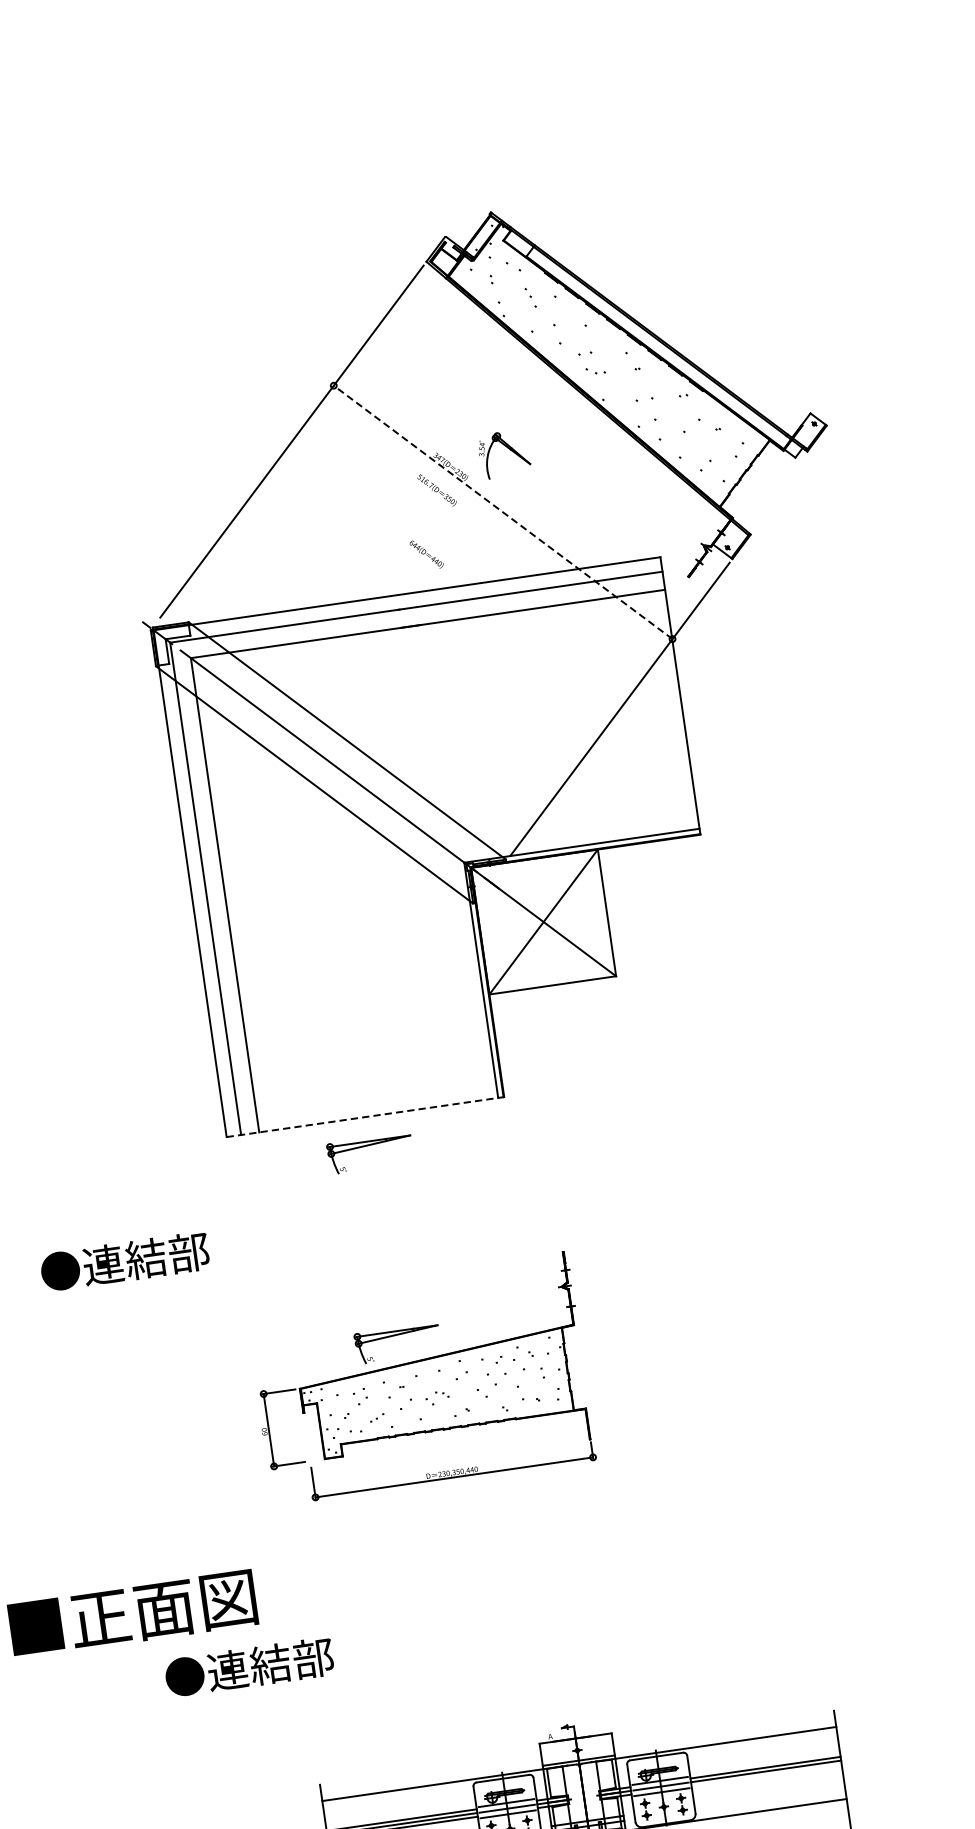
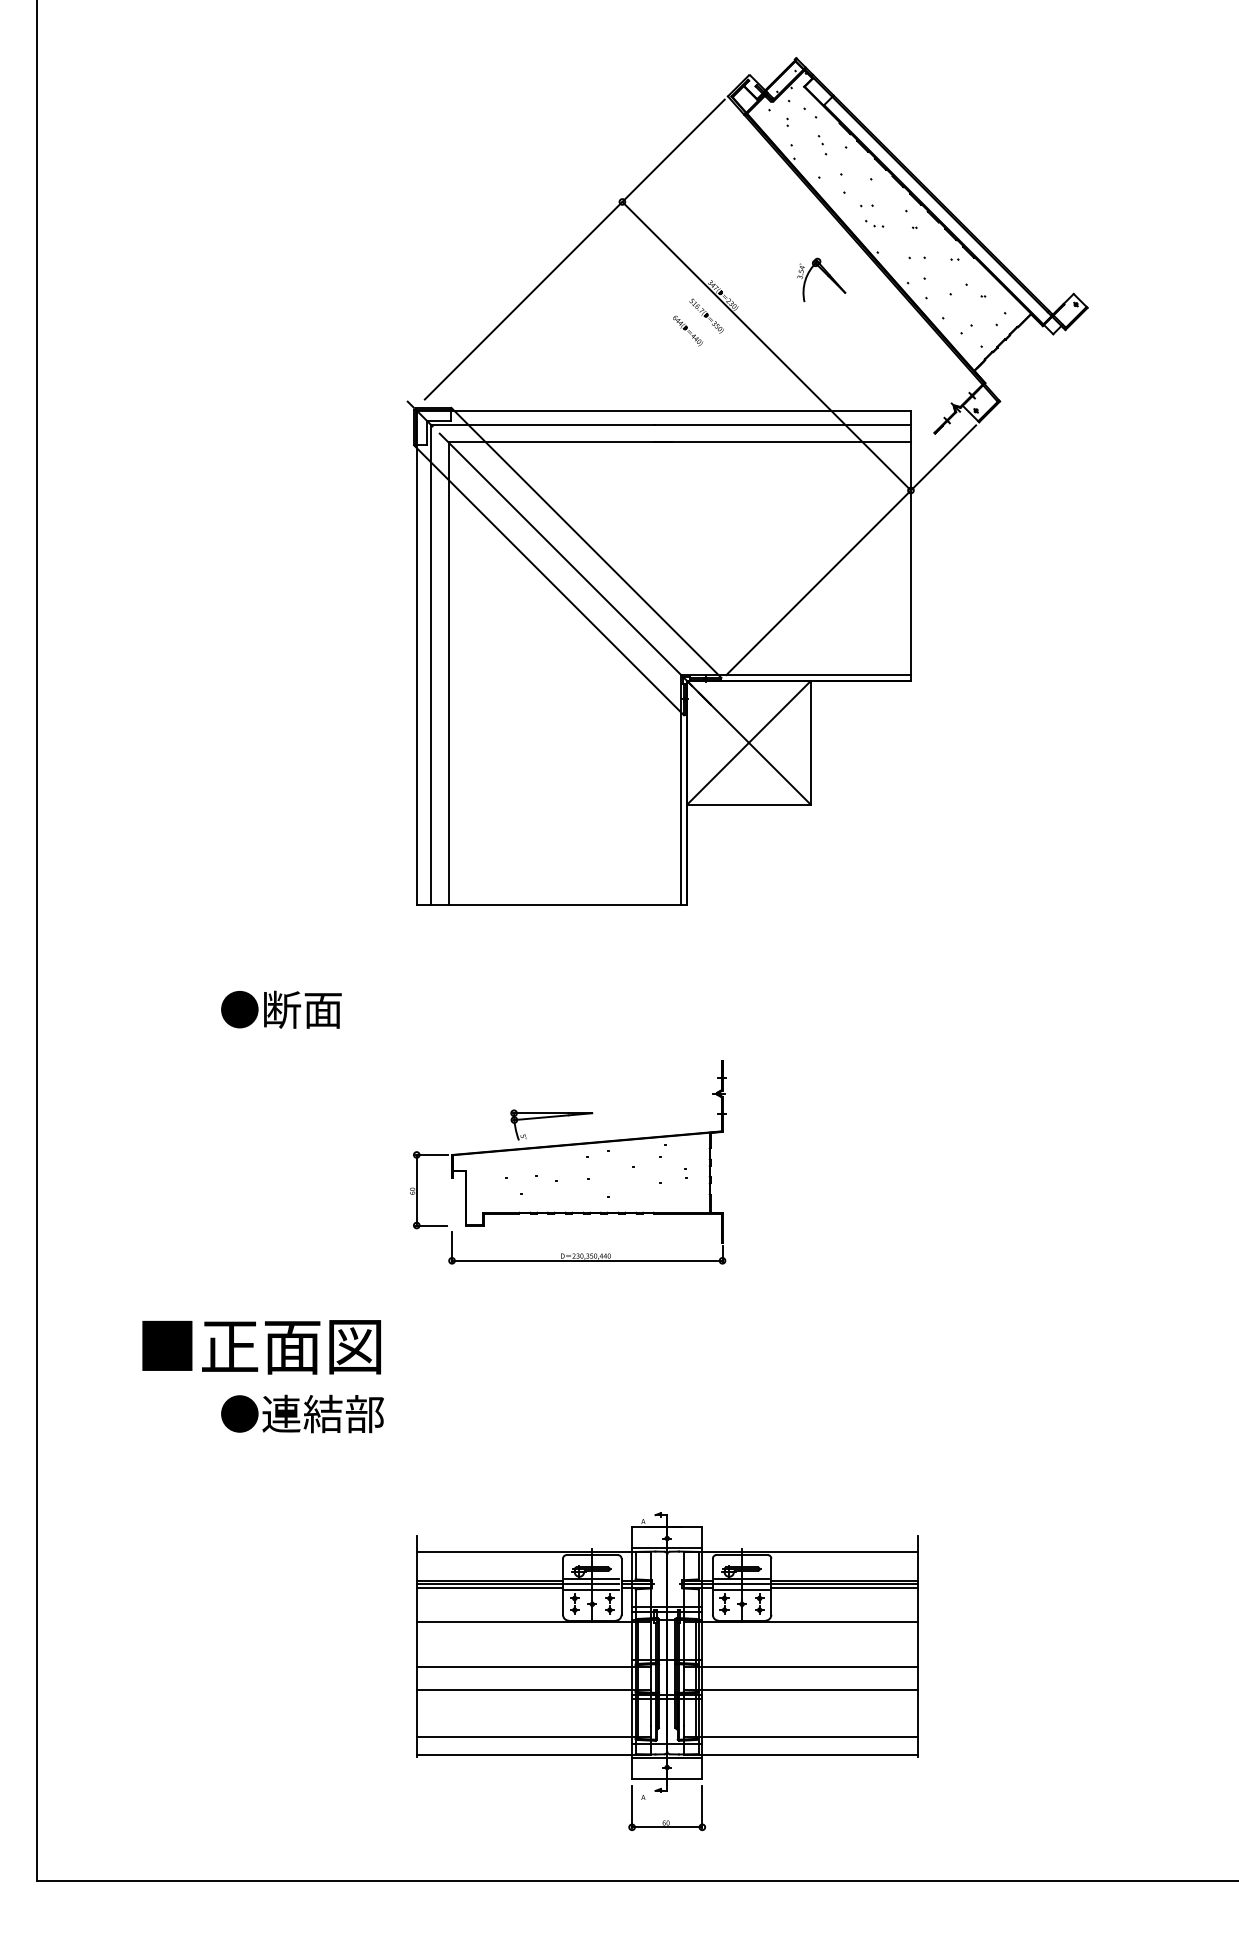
part: (507, 448) -> (825, 274), moved
line: (502, 511) -> (766, 345), dashed -> solid
text: (427, 554) -> (688, 330), moved
line: (365, 1116) -> (552, 904), dashed -> solid
part: (369, 1145) -> (551, 932), removed
text: (146, 1258) -> (323, 1009), ●連結部 -> ●断面
text: (249, 1666) -> (302, 1413), moved
line: (766, 1775) -> (844, 1588), added

